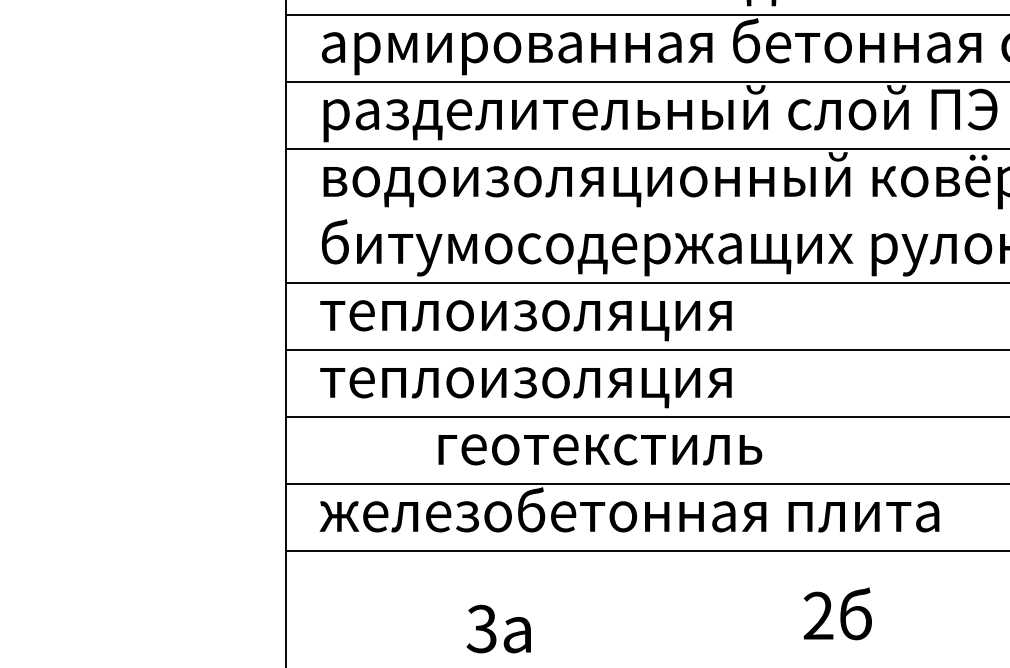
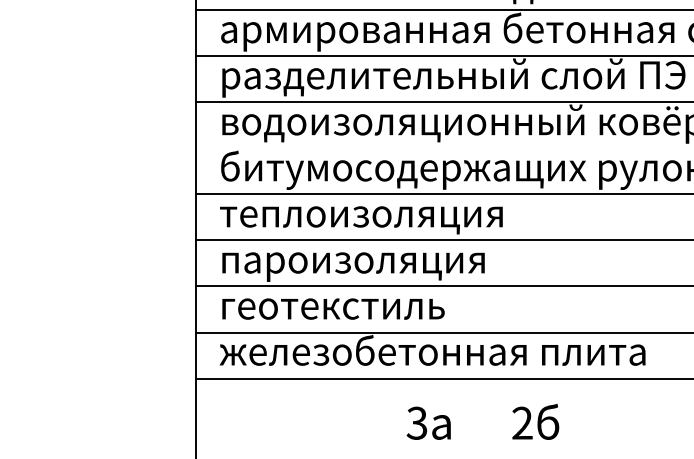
text: (526, 387) -> (361, 266), теплоизоляция -> пароизоляция
text: (600, 448) -> (333, 308), moved
text: (837, 613) -> (535, 421), moved
text: (498, 627) -> (428, 422), moved

